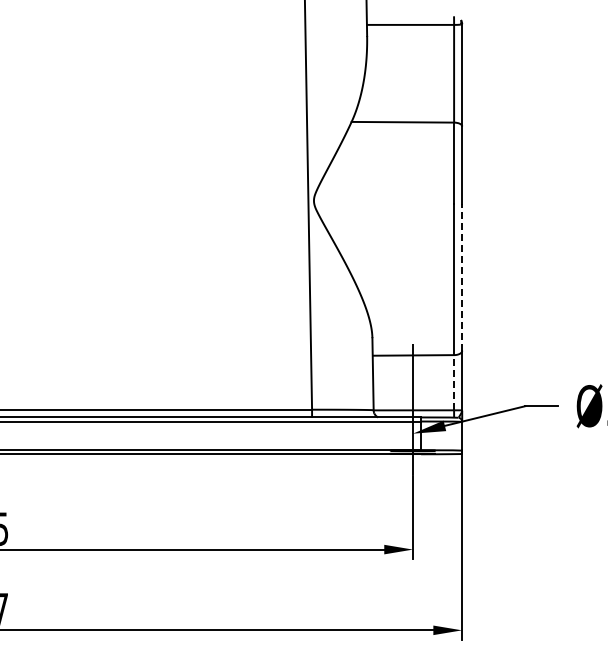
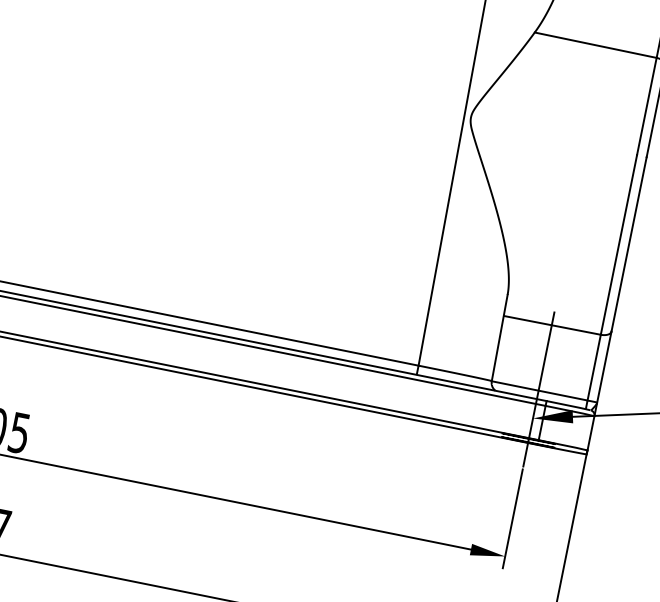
line: (462, 277) -> (629, 244), dashed -> solid
line: (454, 382) -> (594, 367), dashed -> solid

